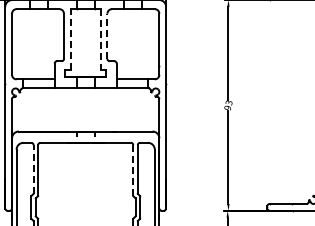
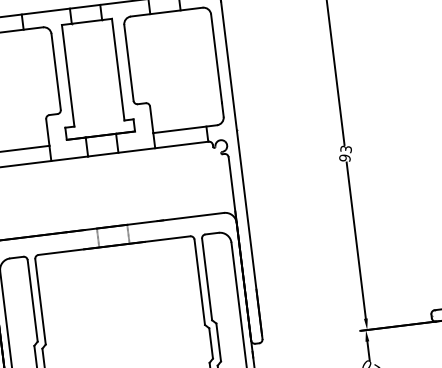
line: (107, 36) -> (129, 63), dashed -> solid
line: (70, 39) -> (67, 75), dashed -> solid
line: (100, 40) -> (118, 71), dashed -> solid
line: (33, 168) -> (32, 299), dashed -> solid
line: (133, 170) -> (200, 282), dashed -> solid

